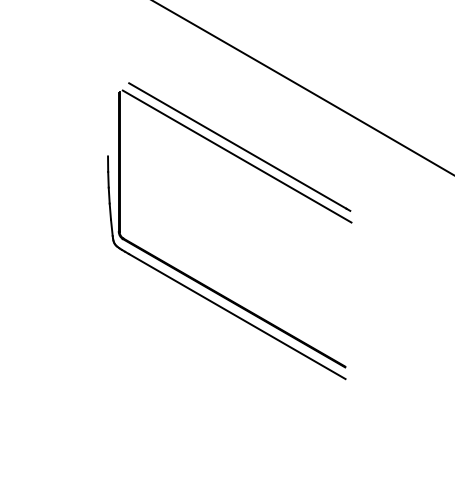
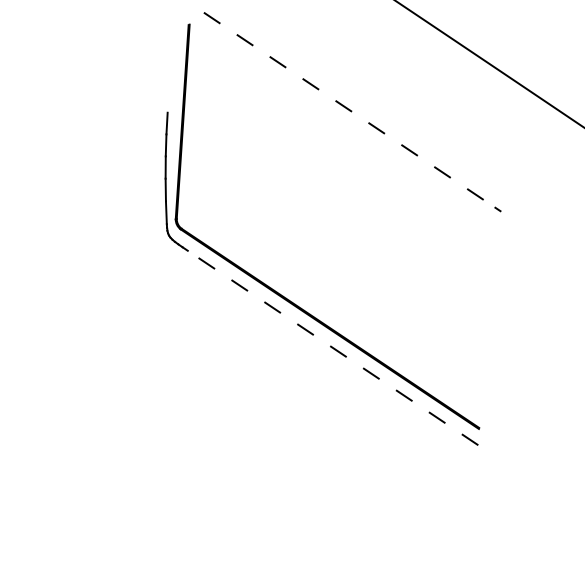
line: (238, 146) -> (350, 110), solid -> dashed
line: (236, 156) -> (346, 124), removed
line: (236, 316) -> (332, 347), solid -> dashed

